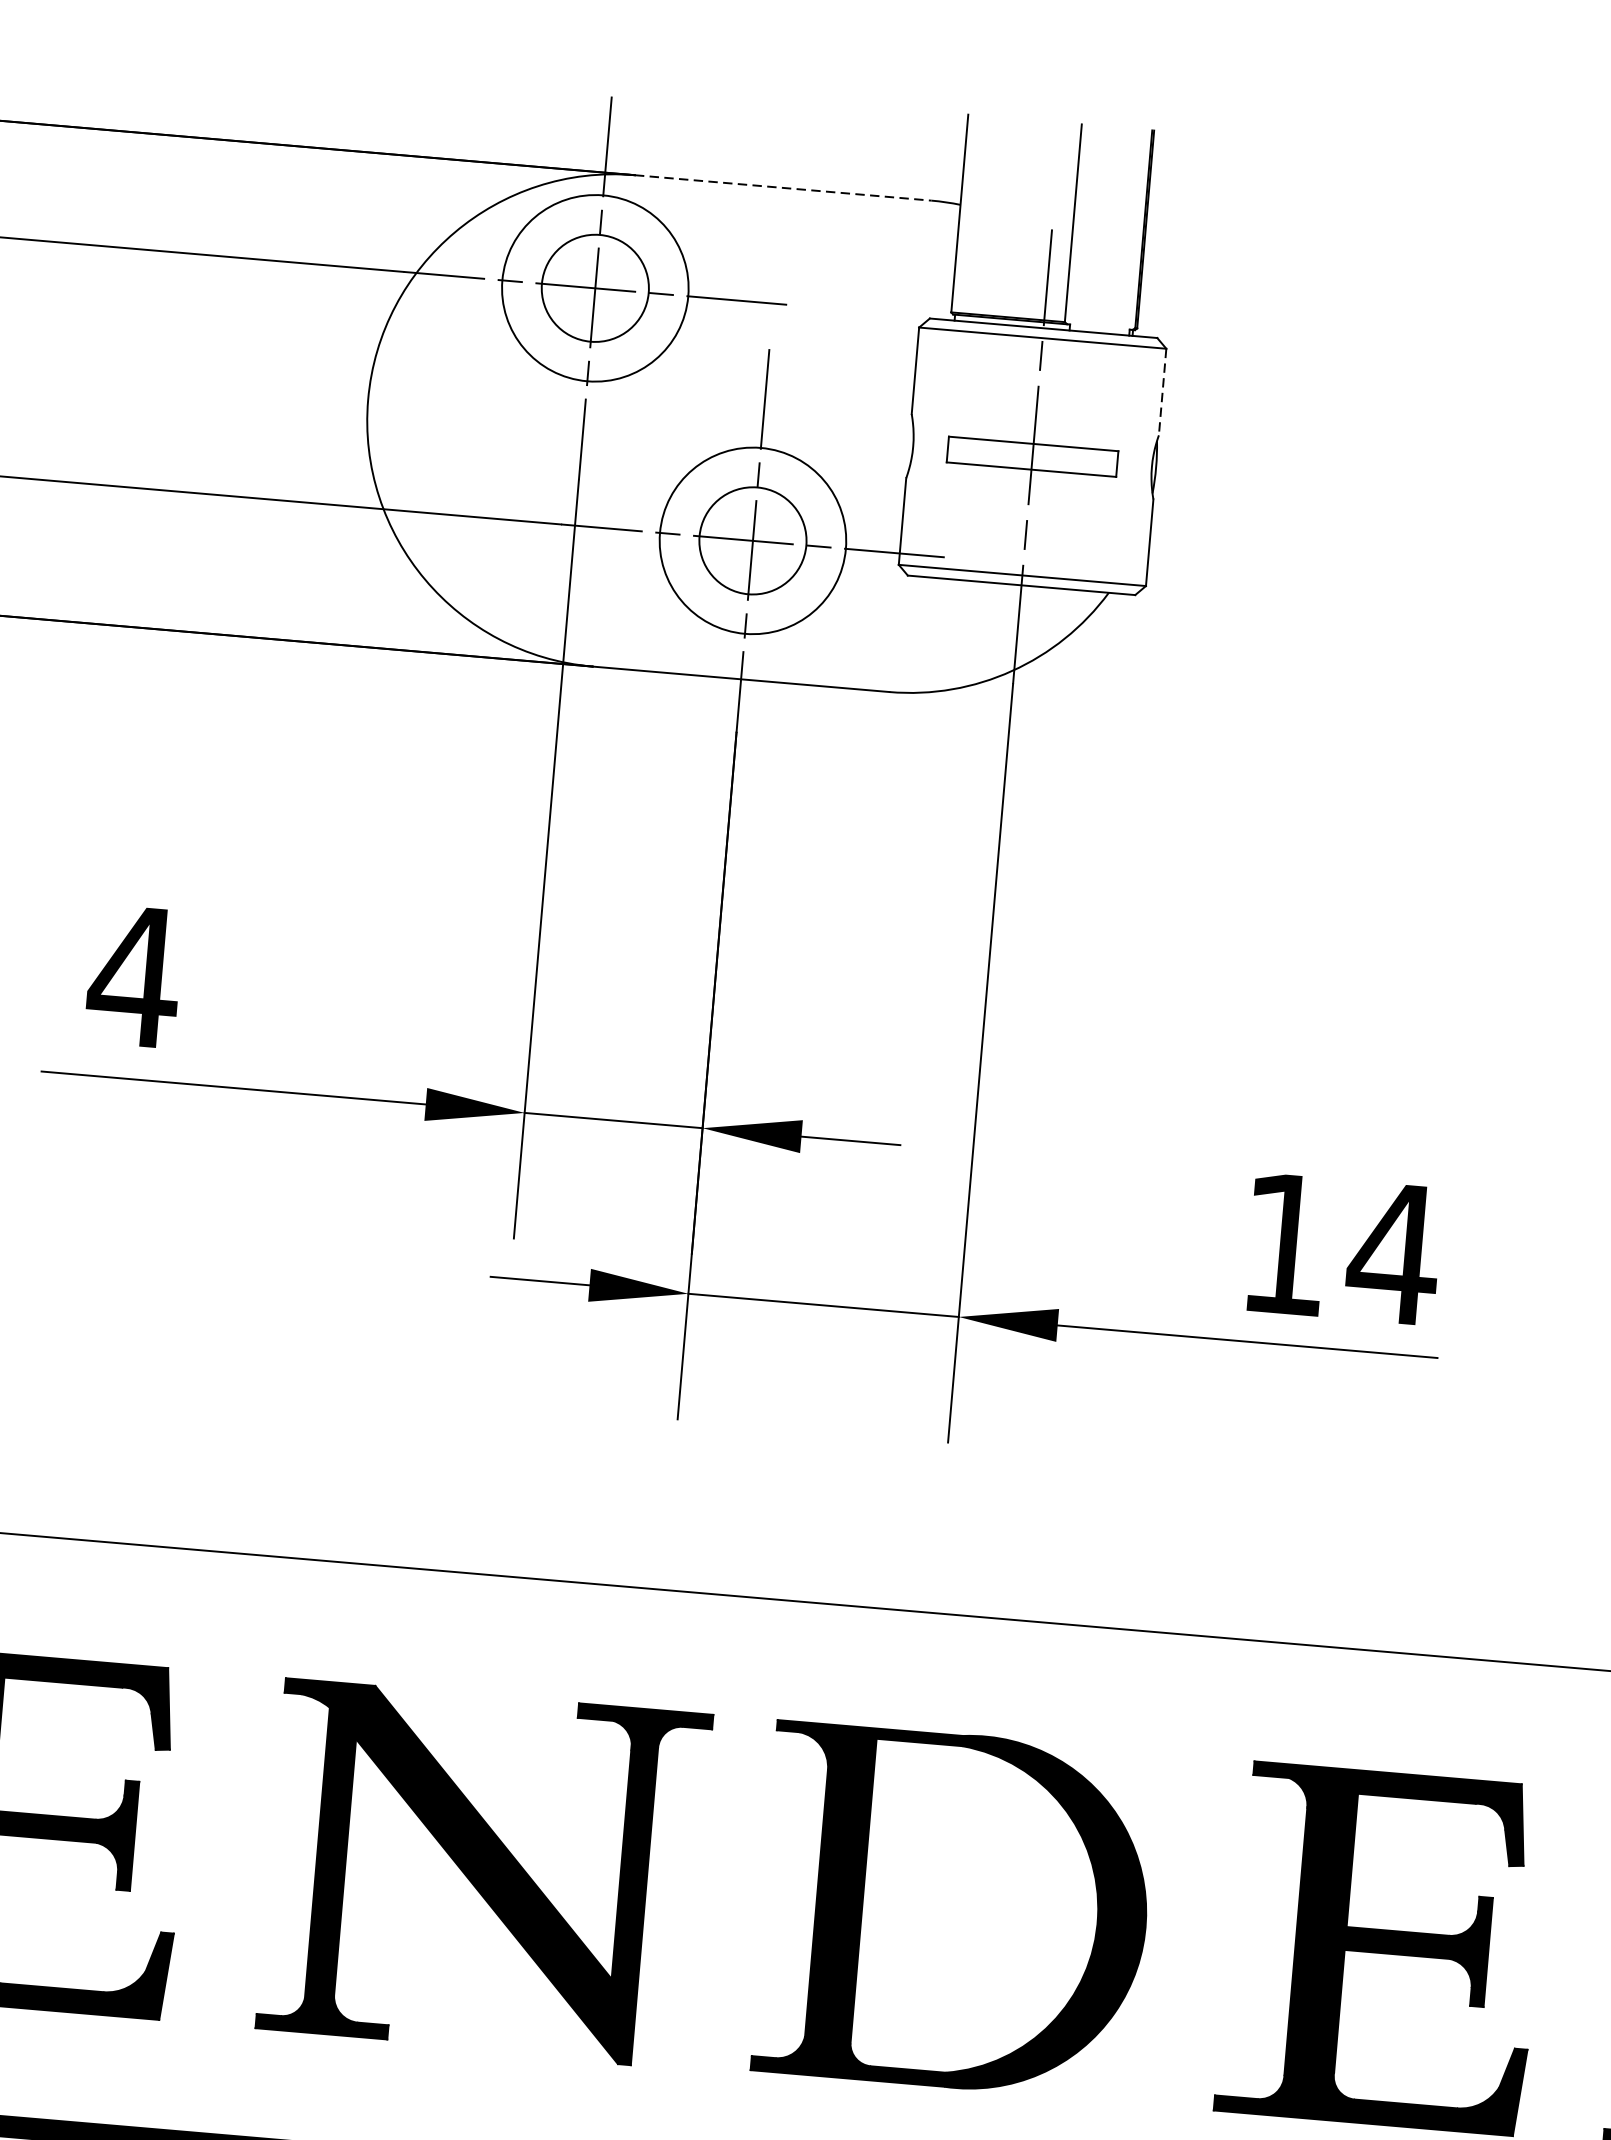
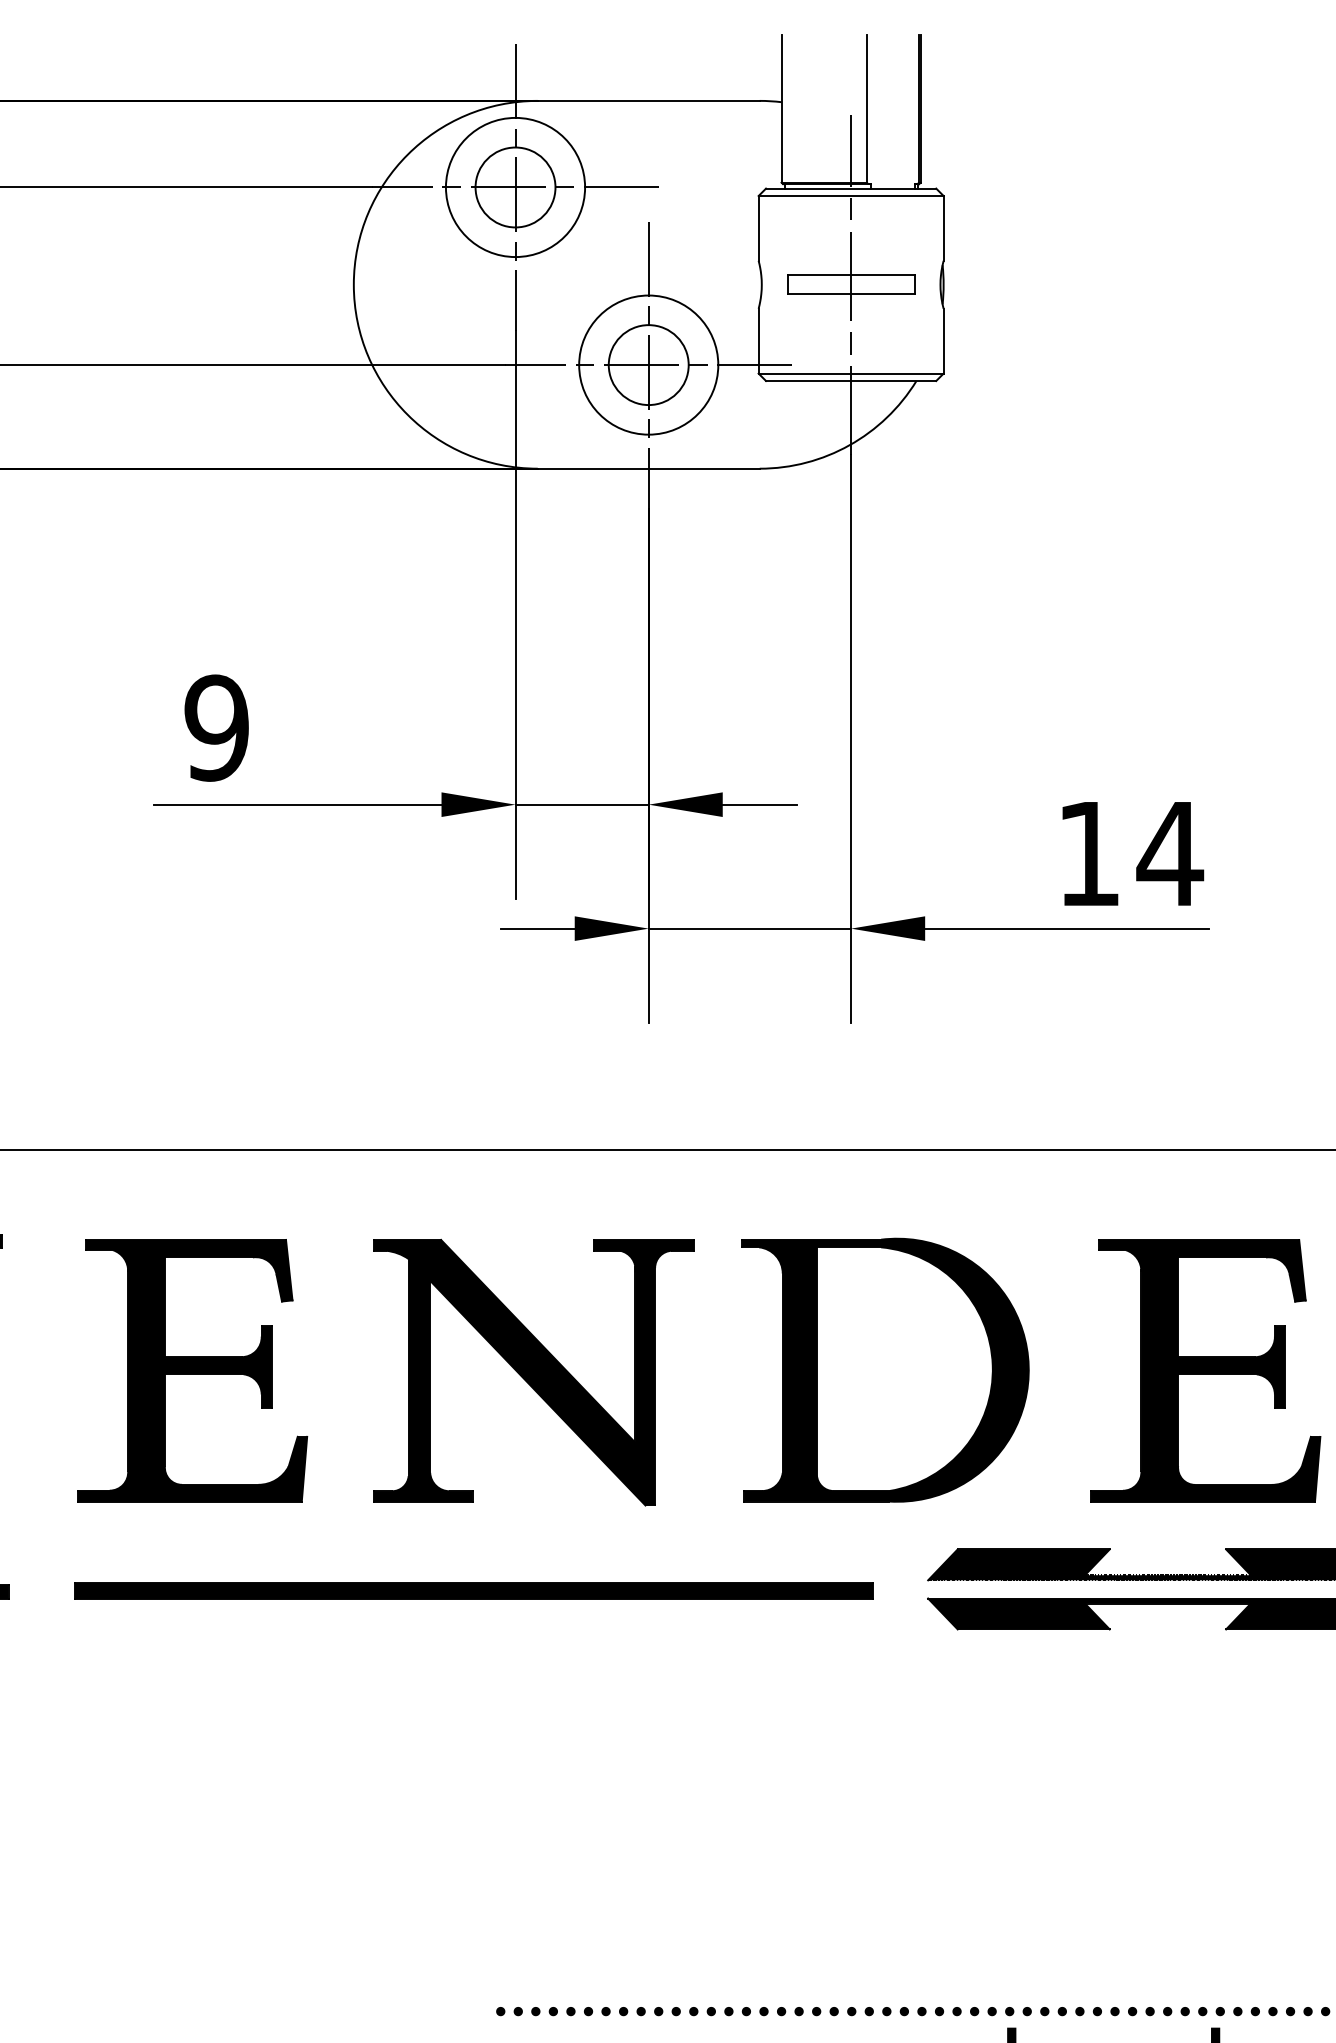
line: (784, 187) -> (649, 100), dashed -> solid
line: (1162, 392) -> (943, 228), dashed -> solid
text: (133, 975) -> (216, 727), 4 -> 9

